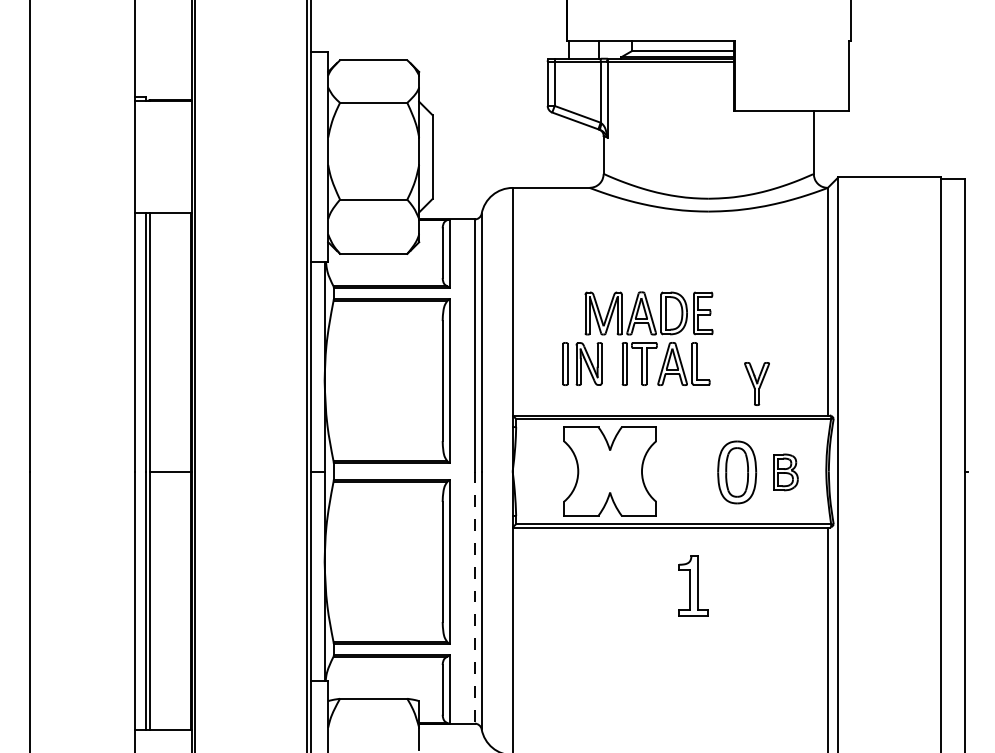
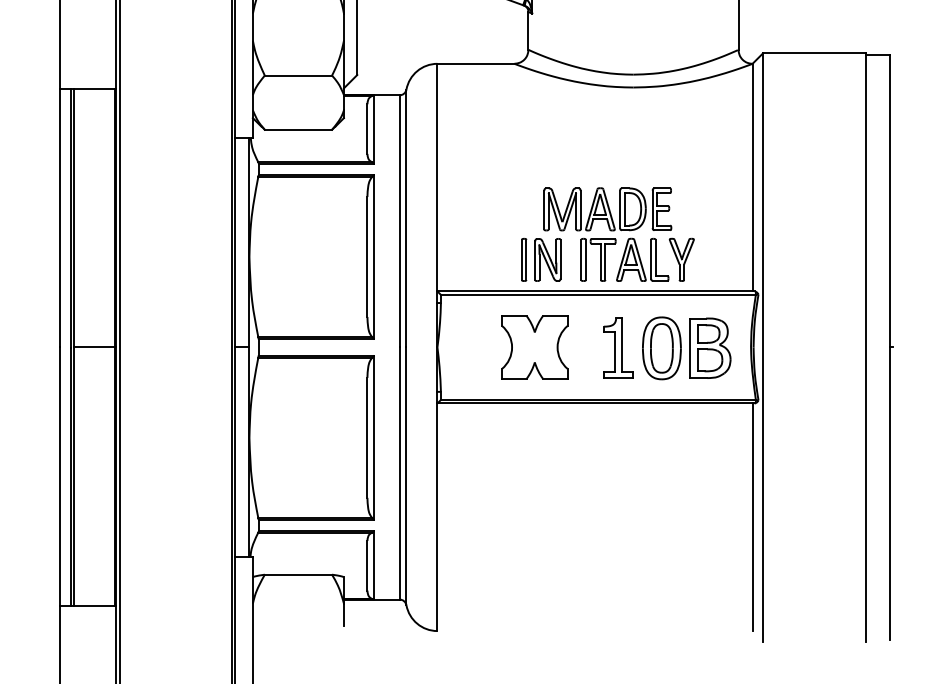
part: (637, 338) -> (596, 234), moved
part: (609, 471) -> (534, 347), size x0.71
part: (785, 472) -> (710, 348), size x1.67
part: (693, 585) -> (618, 347), moved
line: (474, 598) -> (399, 474), dashed -> solid

